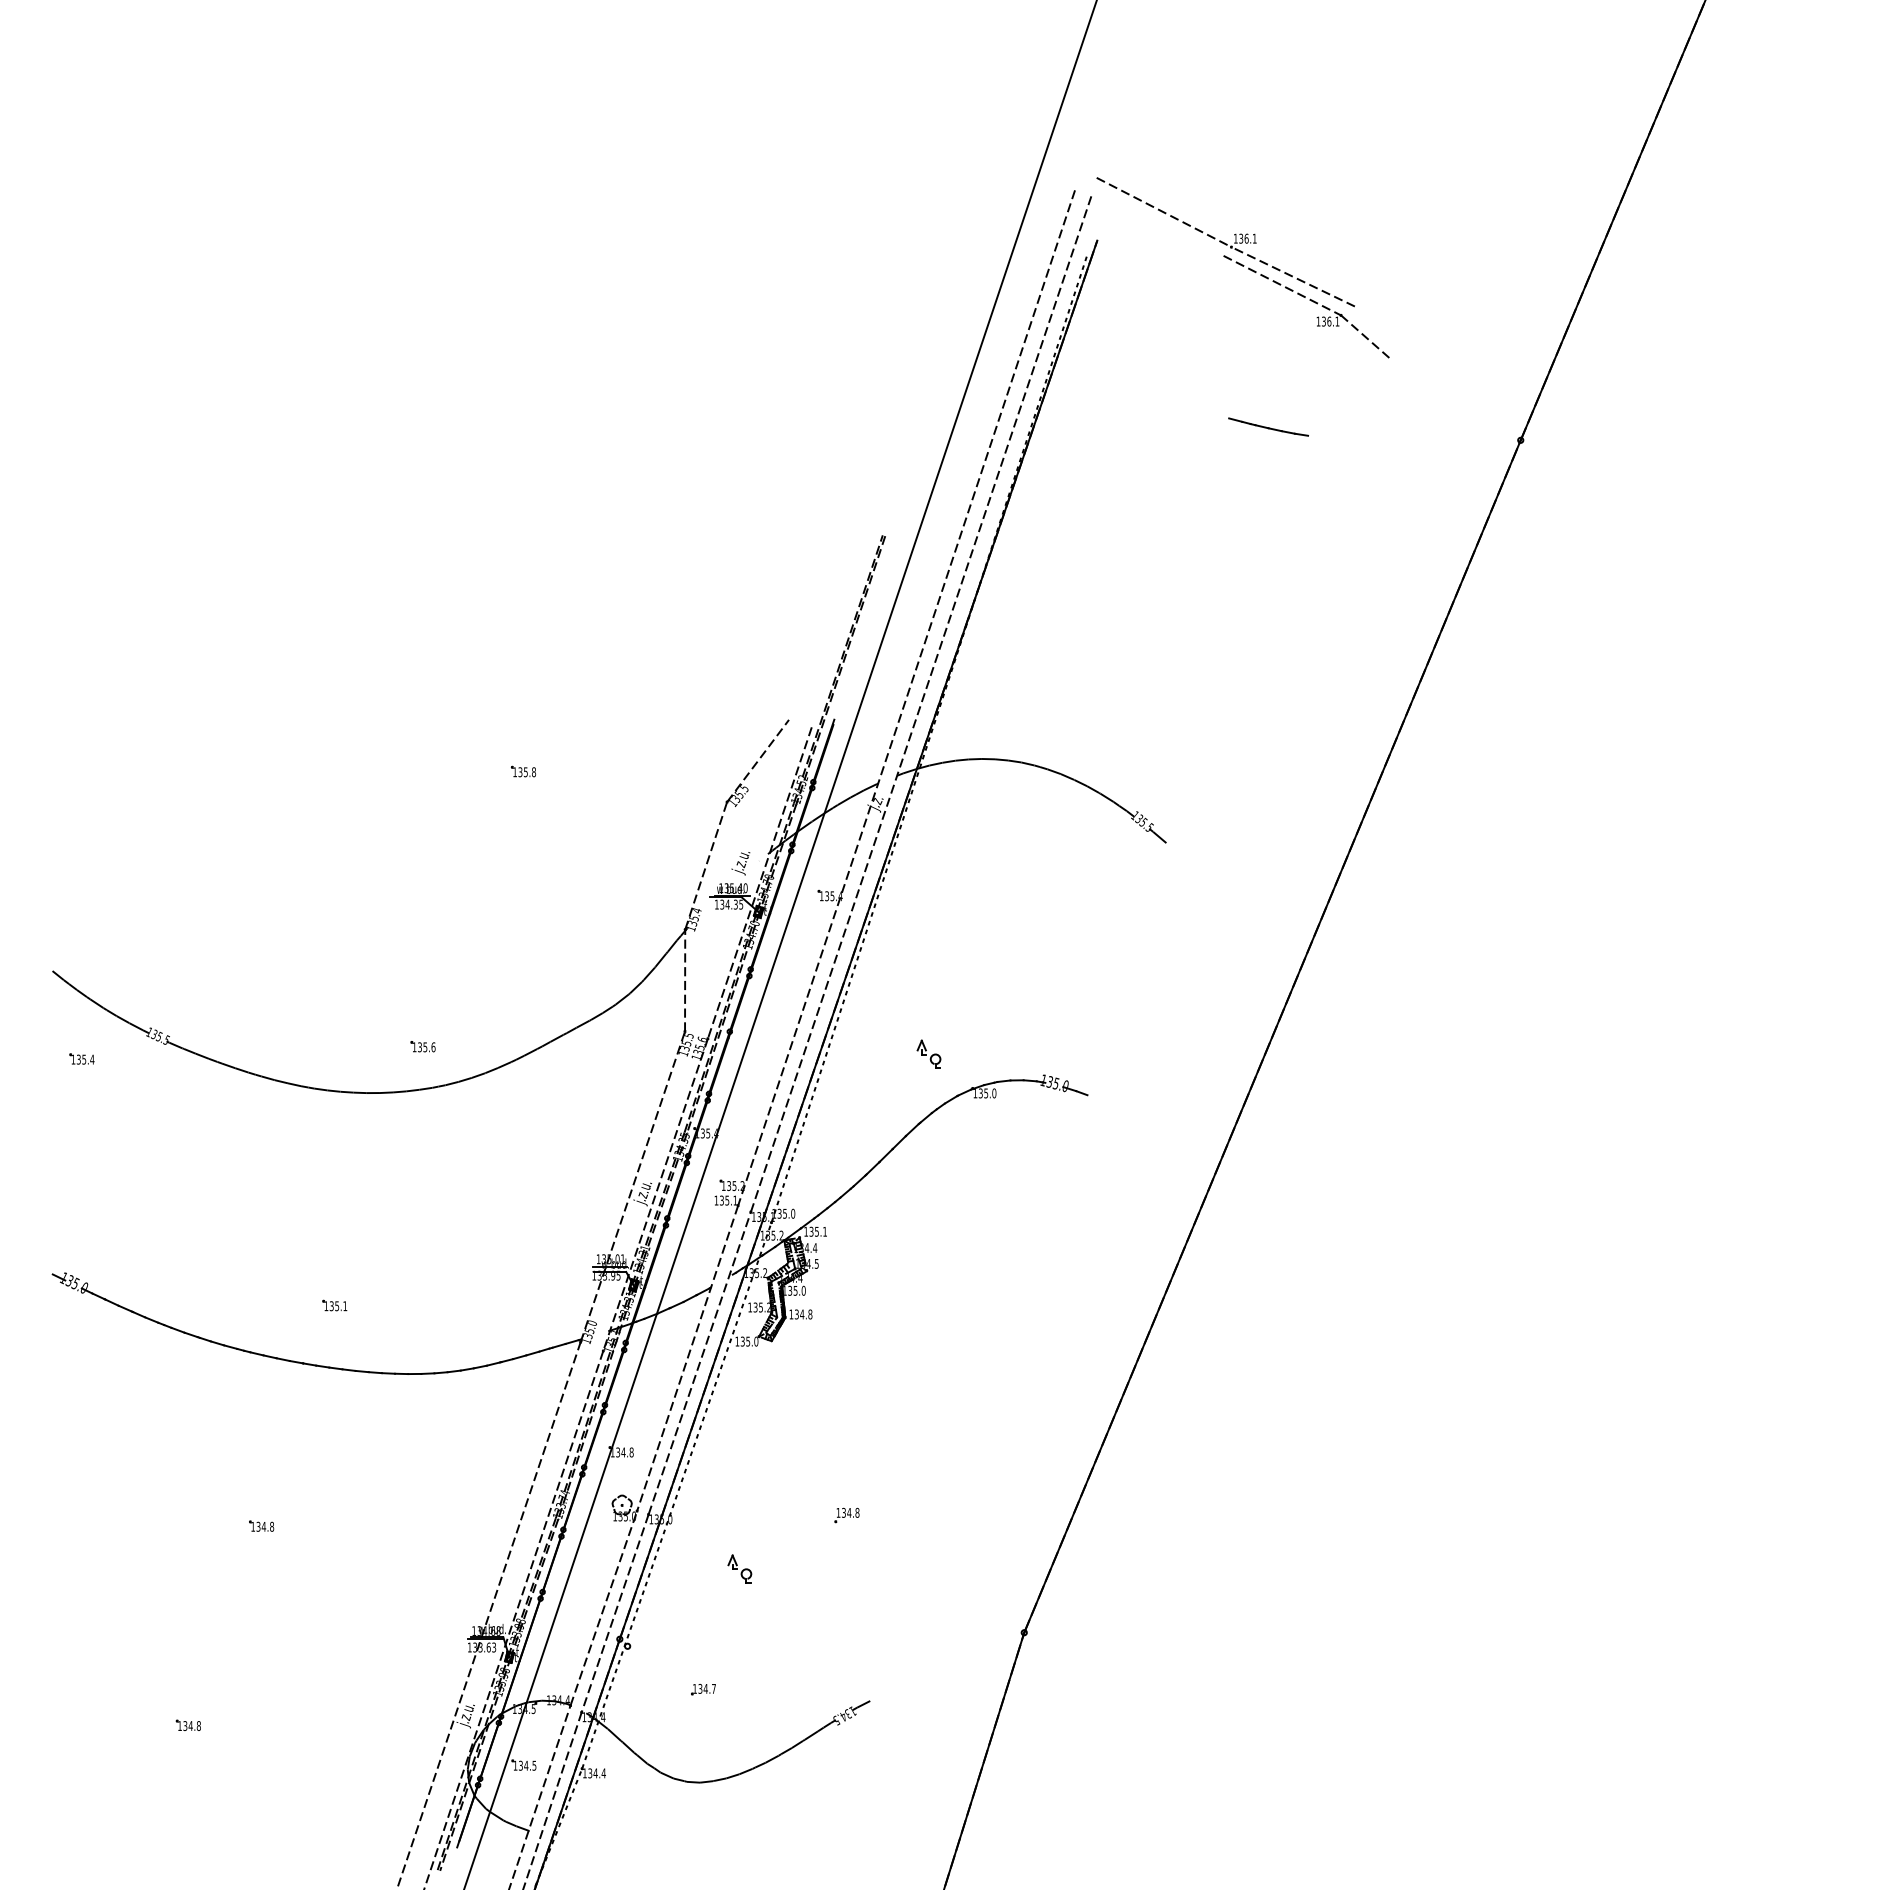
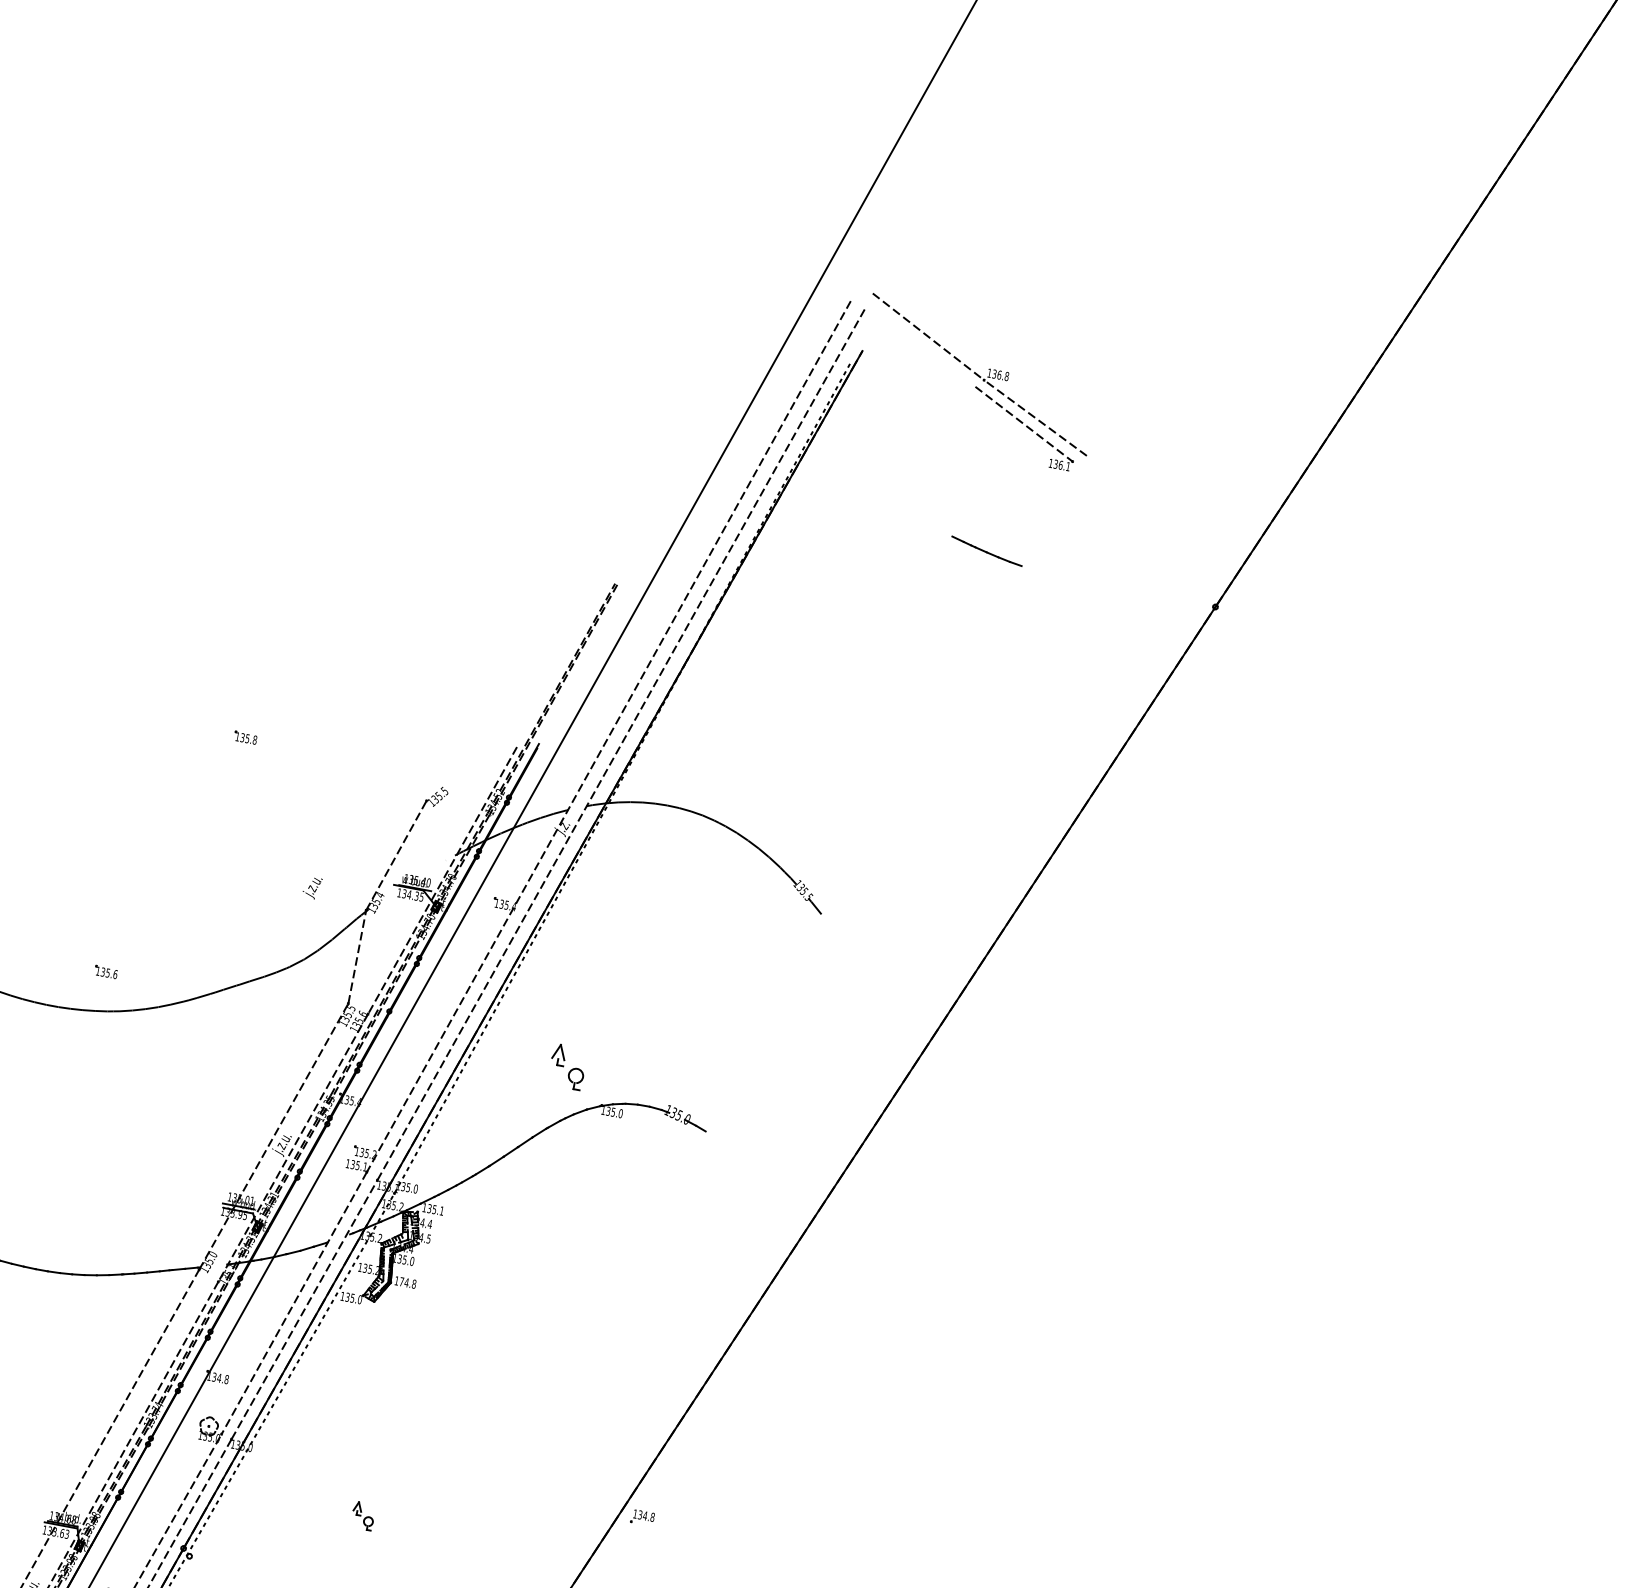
text: (1254, 238) -> (1006, 376), 136.1 -> 136.8
line: (1366, 337) -> (1092, 486), removed
line: (758, 760) -> (462, 768), removed
text: (740, 863) -> (311, 887), moved
part: (928, 1053) -> (567, 1065), size x1.6
text: (796, 1314) -> (401, 1281), 134.8 -> 174.8
part: (846, 1515) -> (642, 1517), moved
part: (739, 1568) -> (363, 1515), moved

